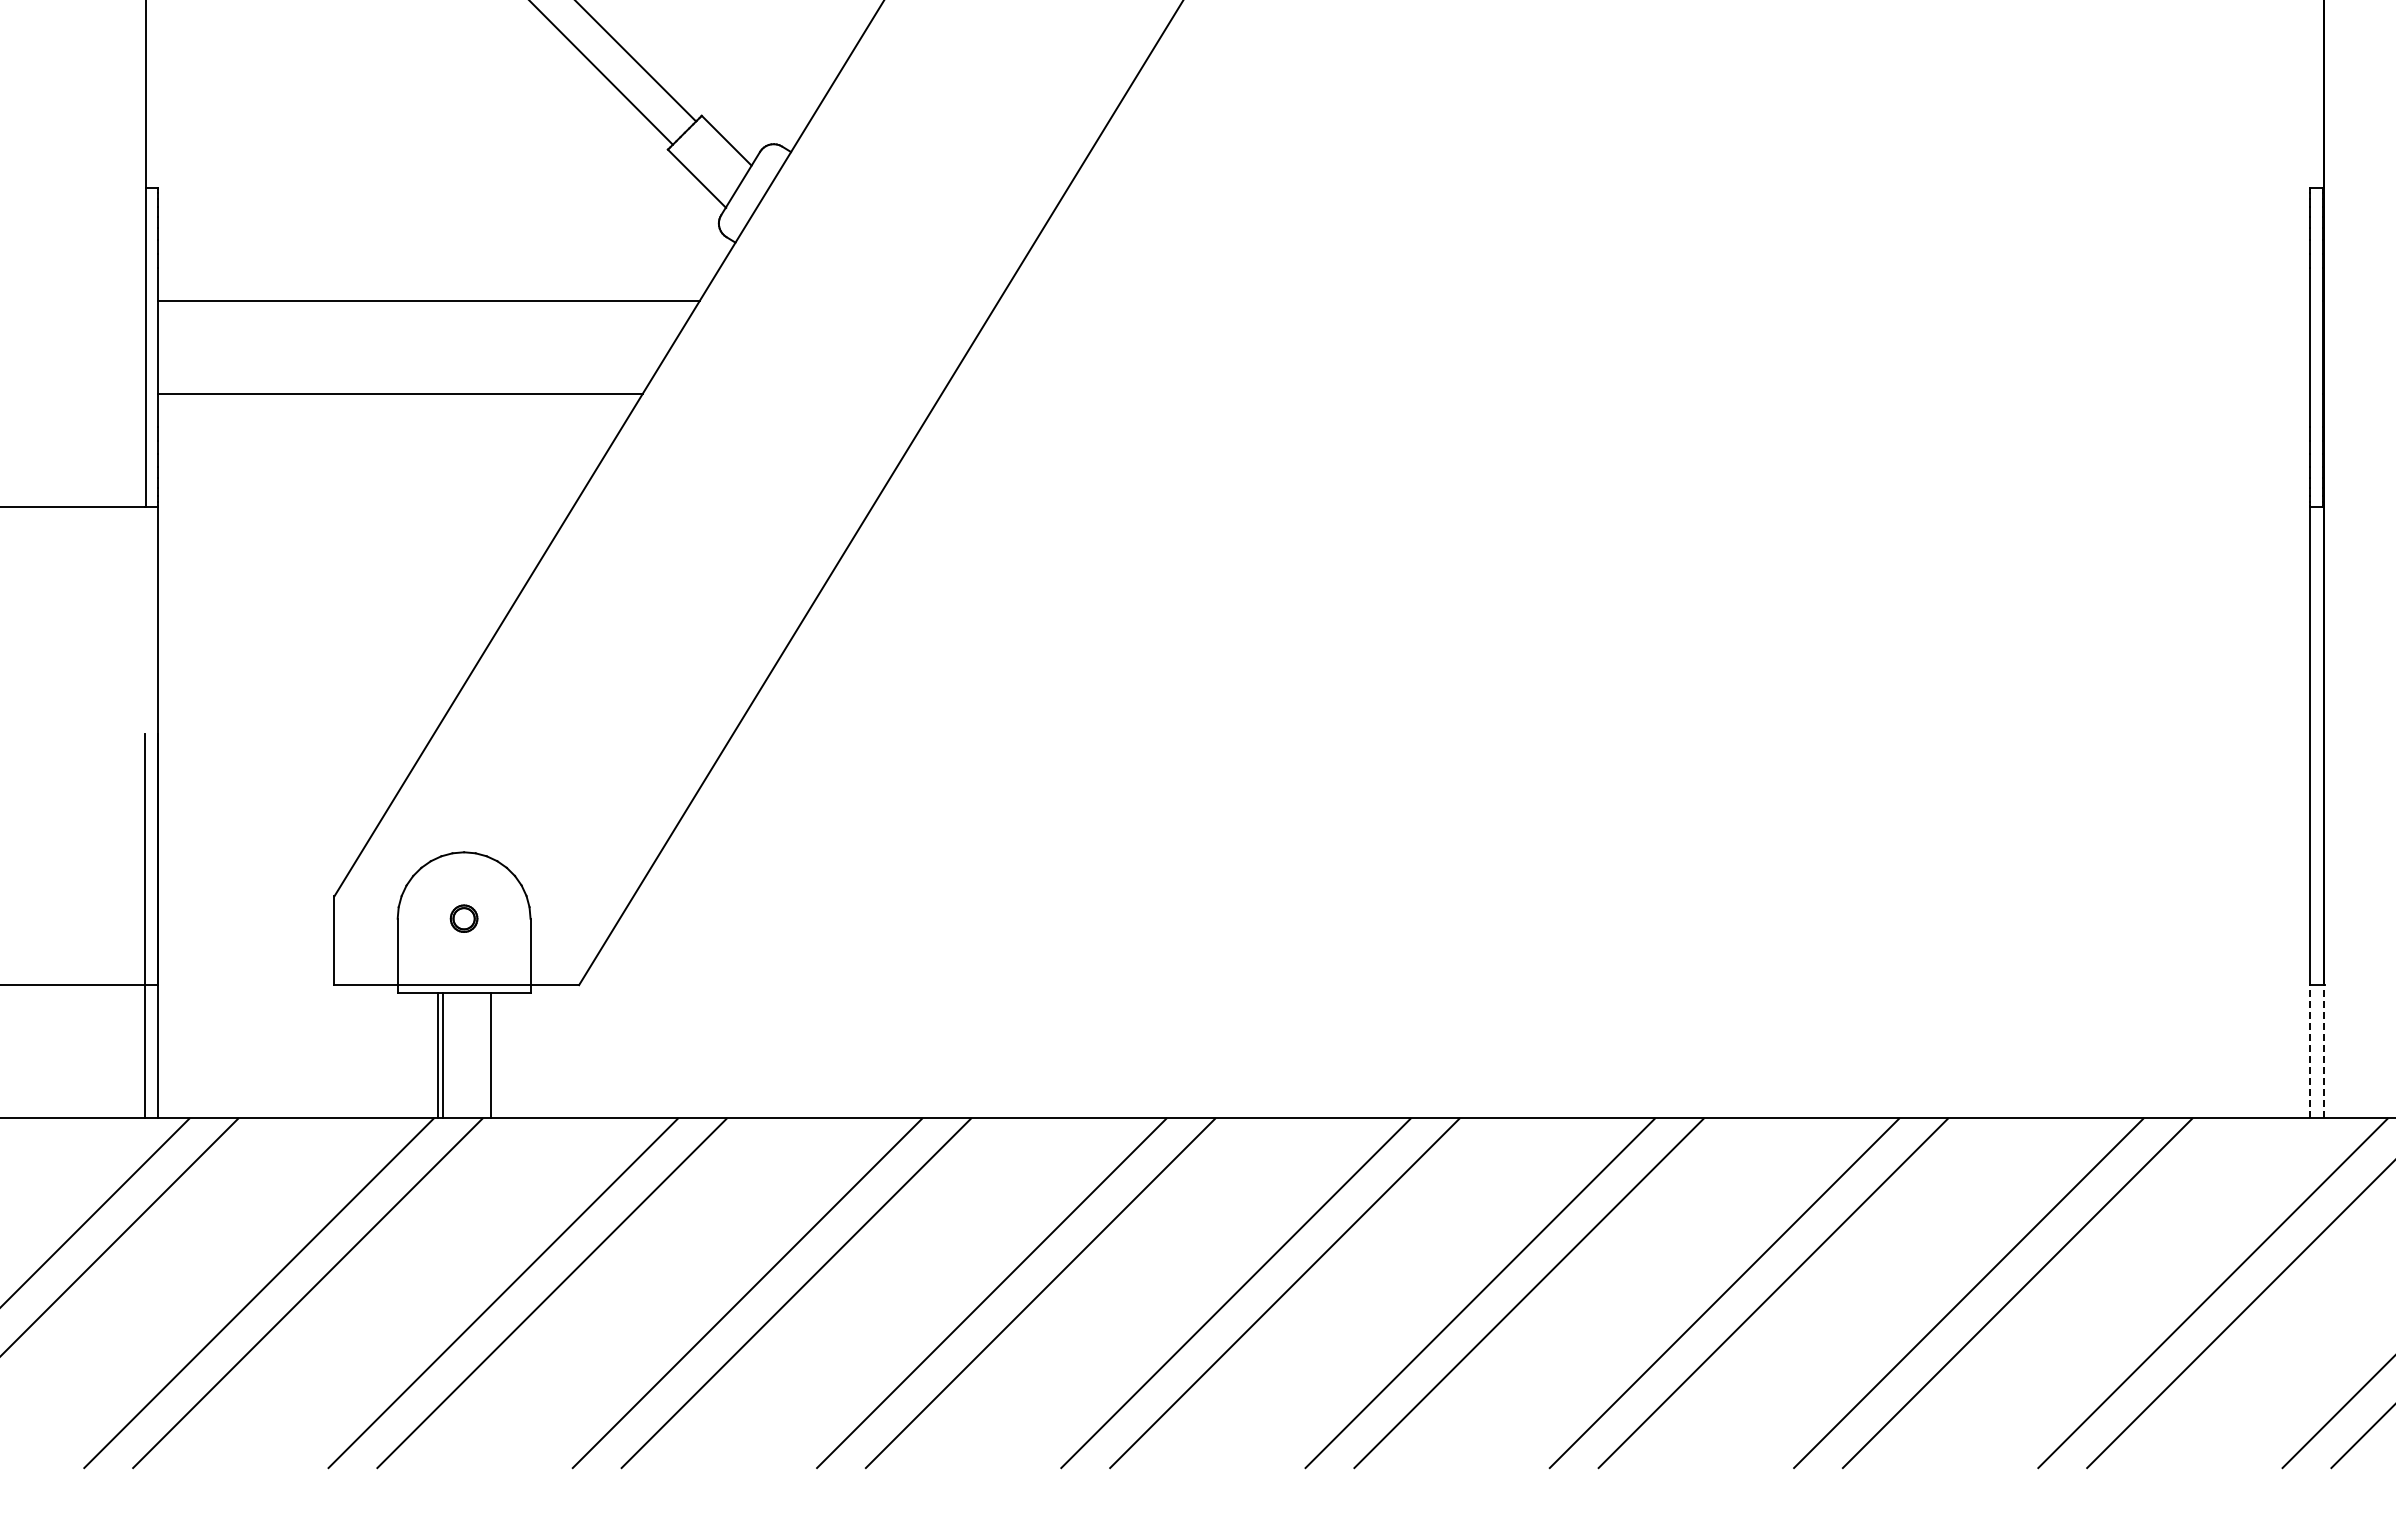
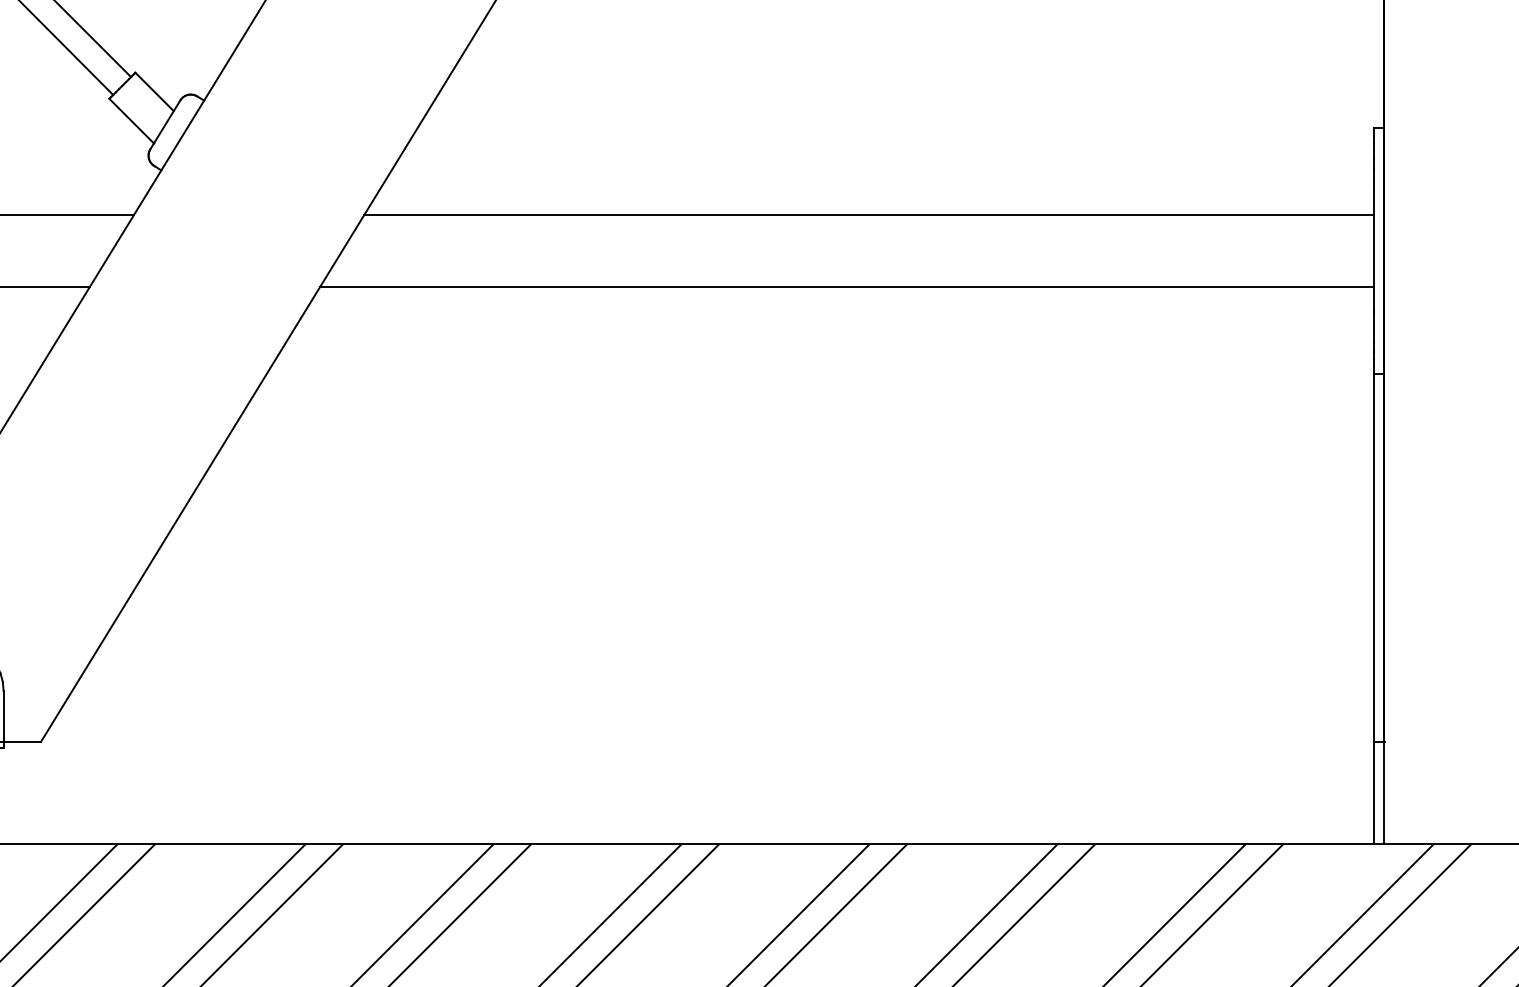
line: (1654, 300) -> (868, 214), added
line: (1625, 393) -> (846, 286), added
line: (2310, 1051) -> (1373, 793), dashed -> solid
line: (2323, 1051) -> (1383, 793), dashed -> solid

